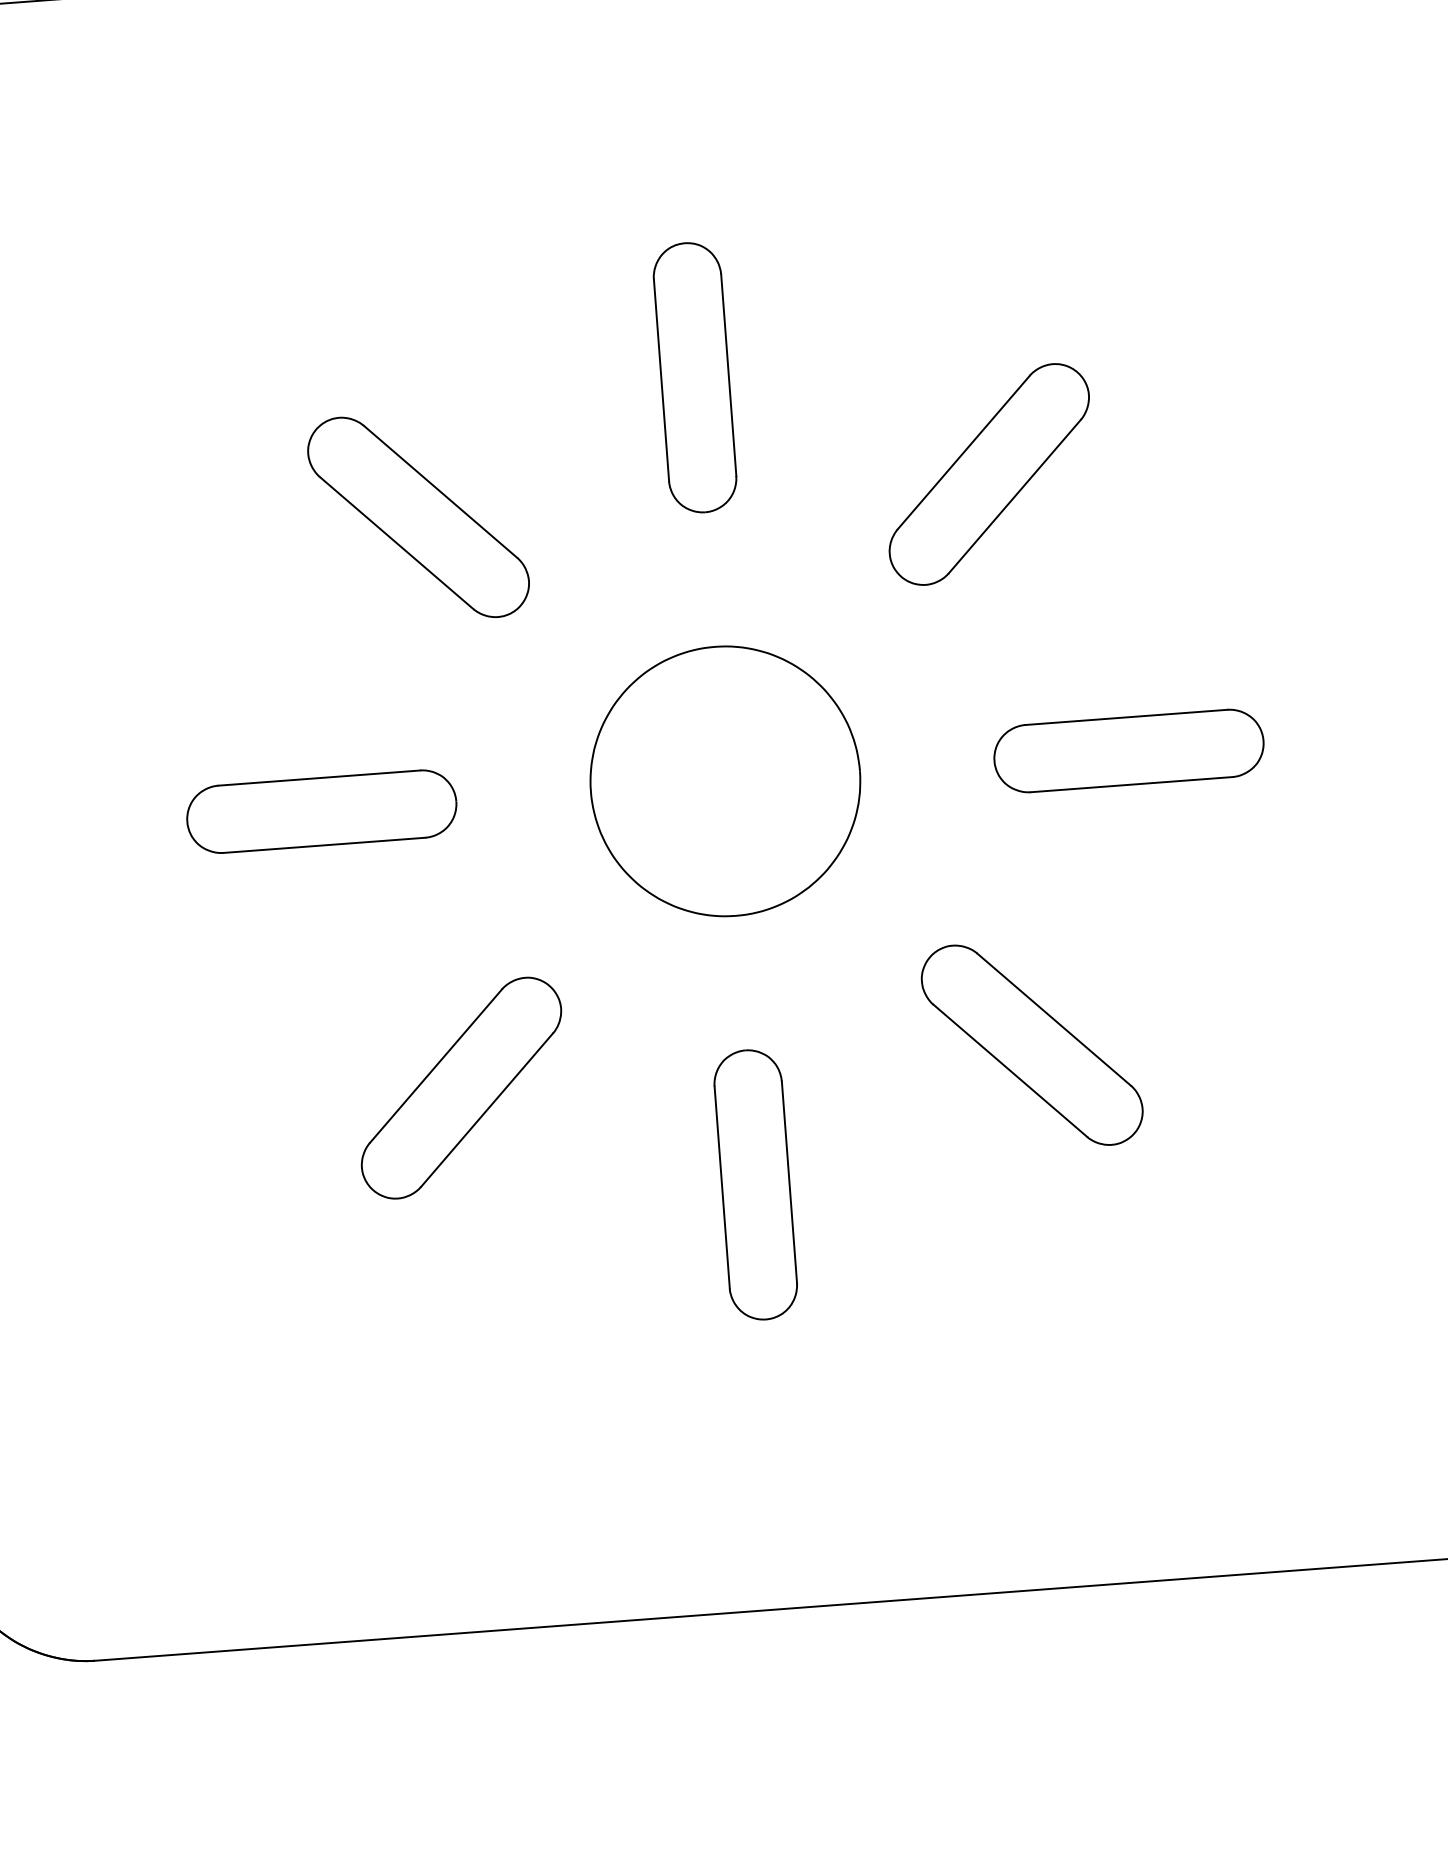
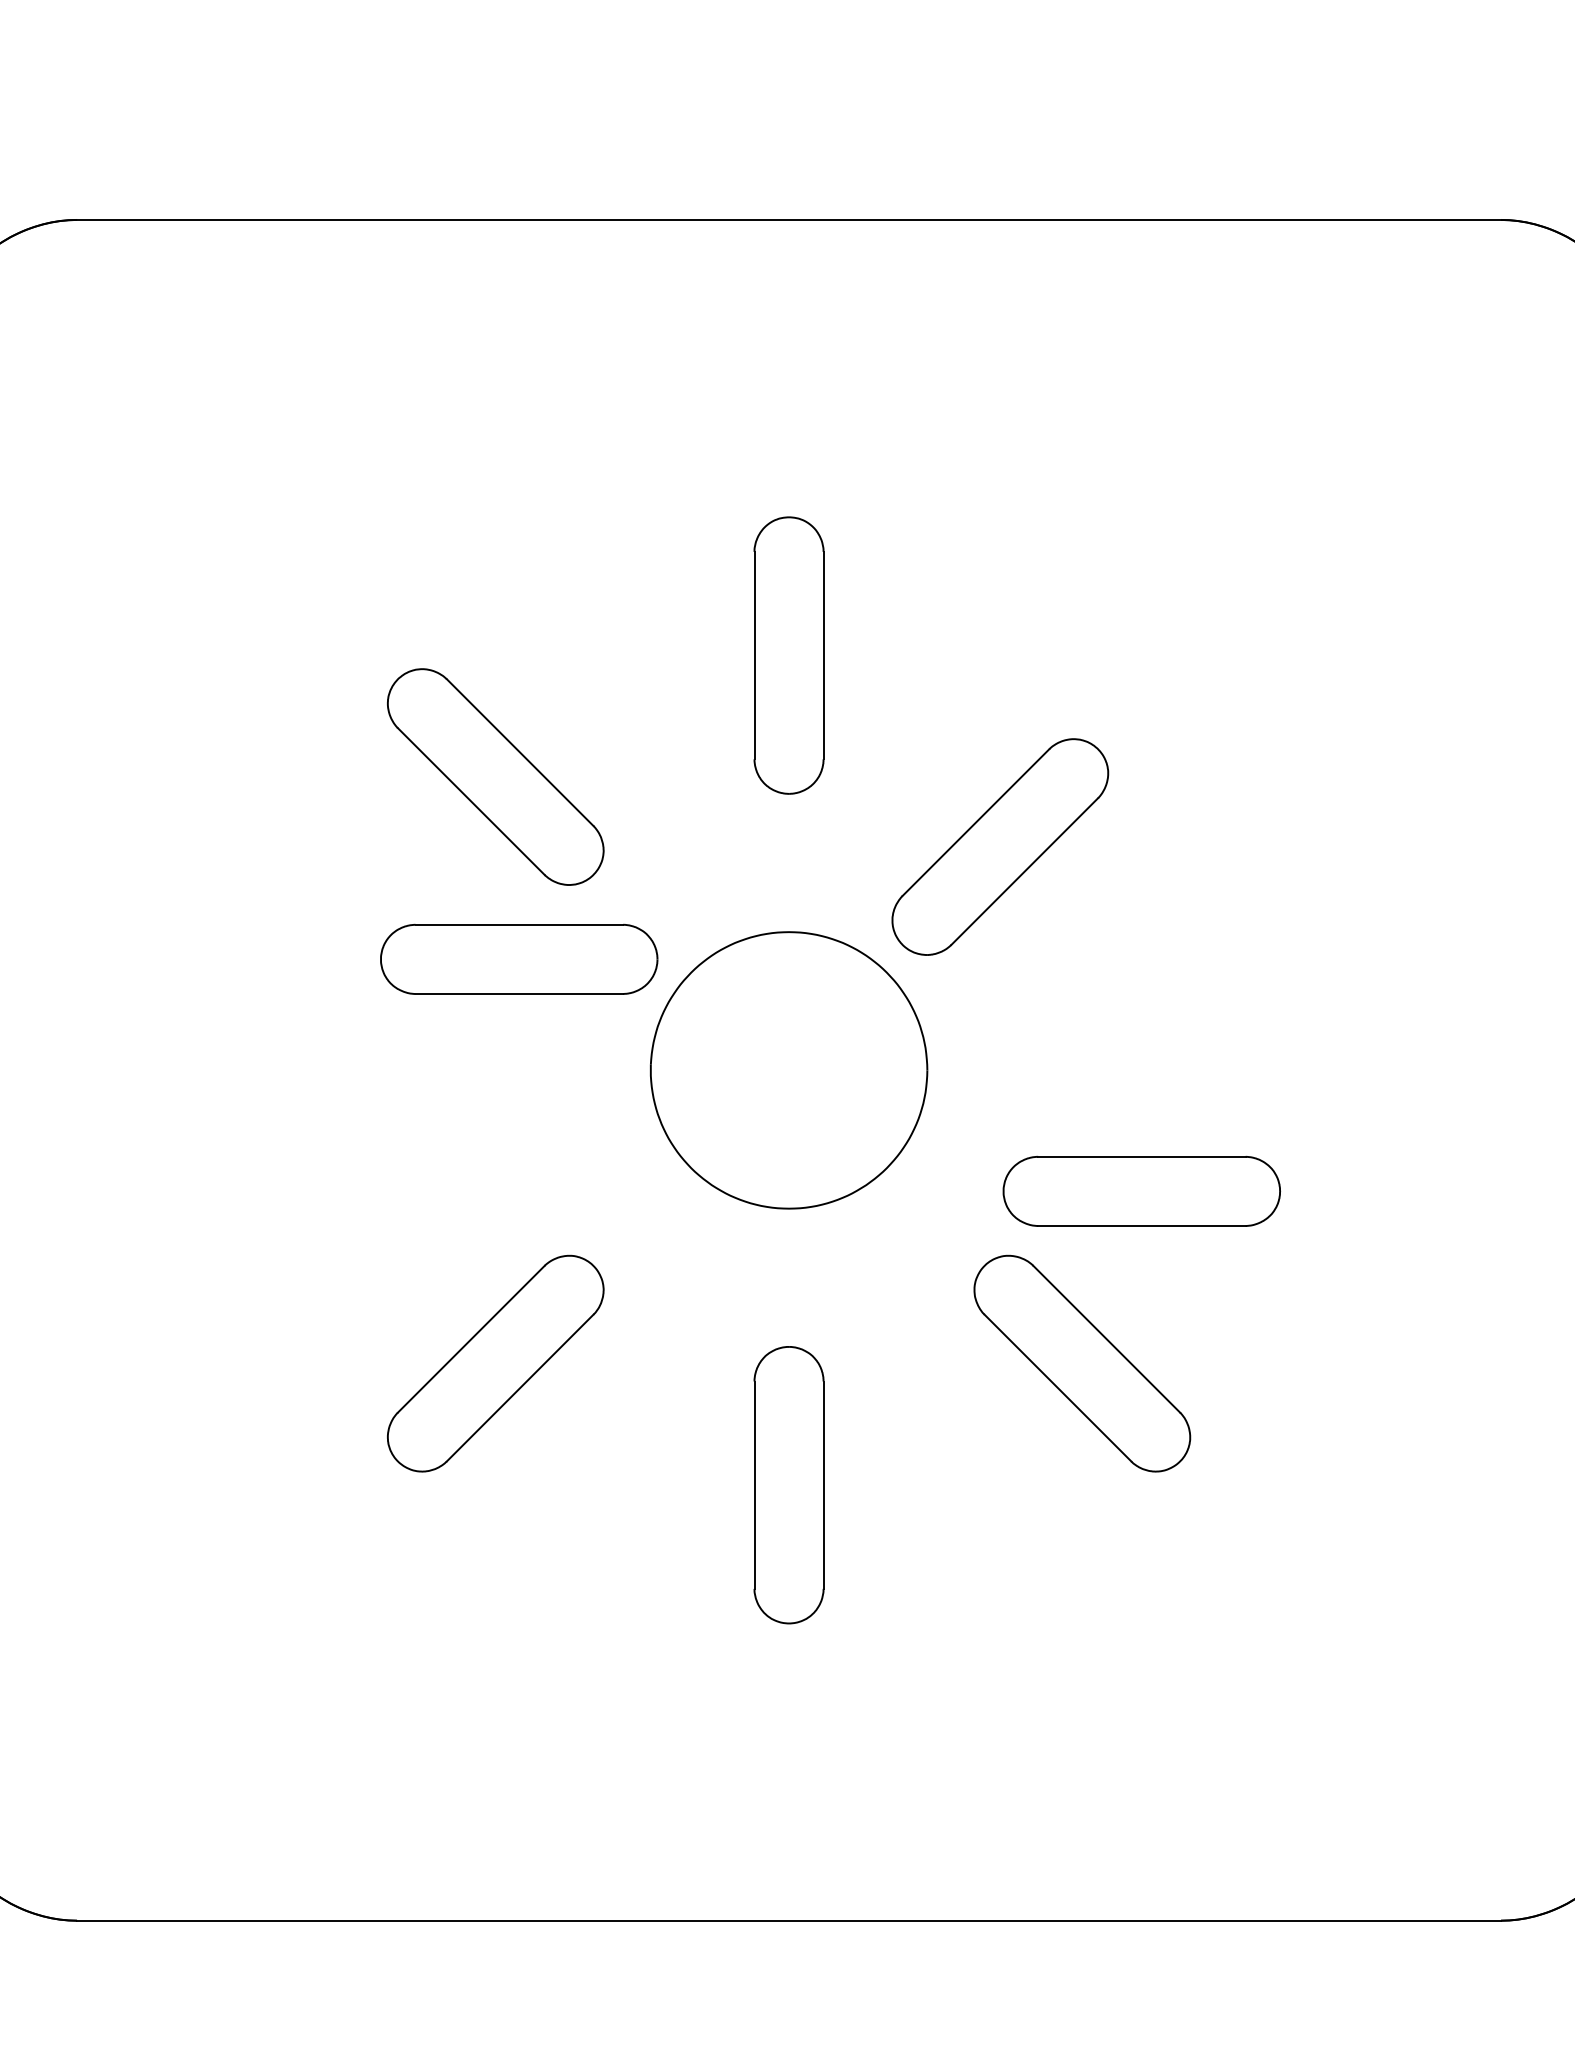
part: (989, 473) -> (1000, 846), moved
part: (1128, 751) -> (1141, 1191), moved
part: (322, 811) -> (519, 959), moved

